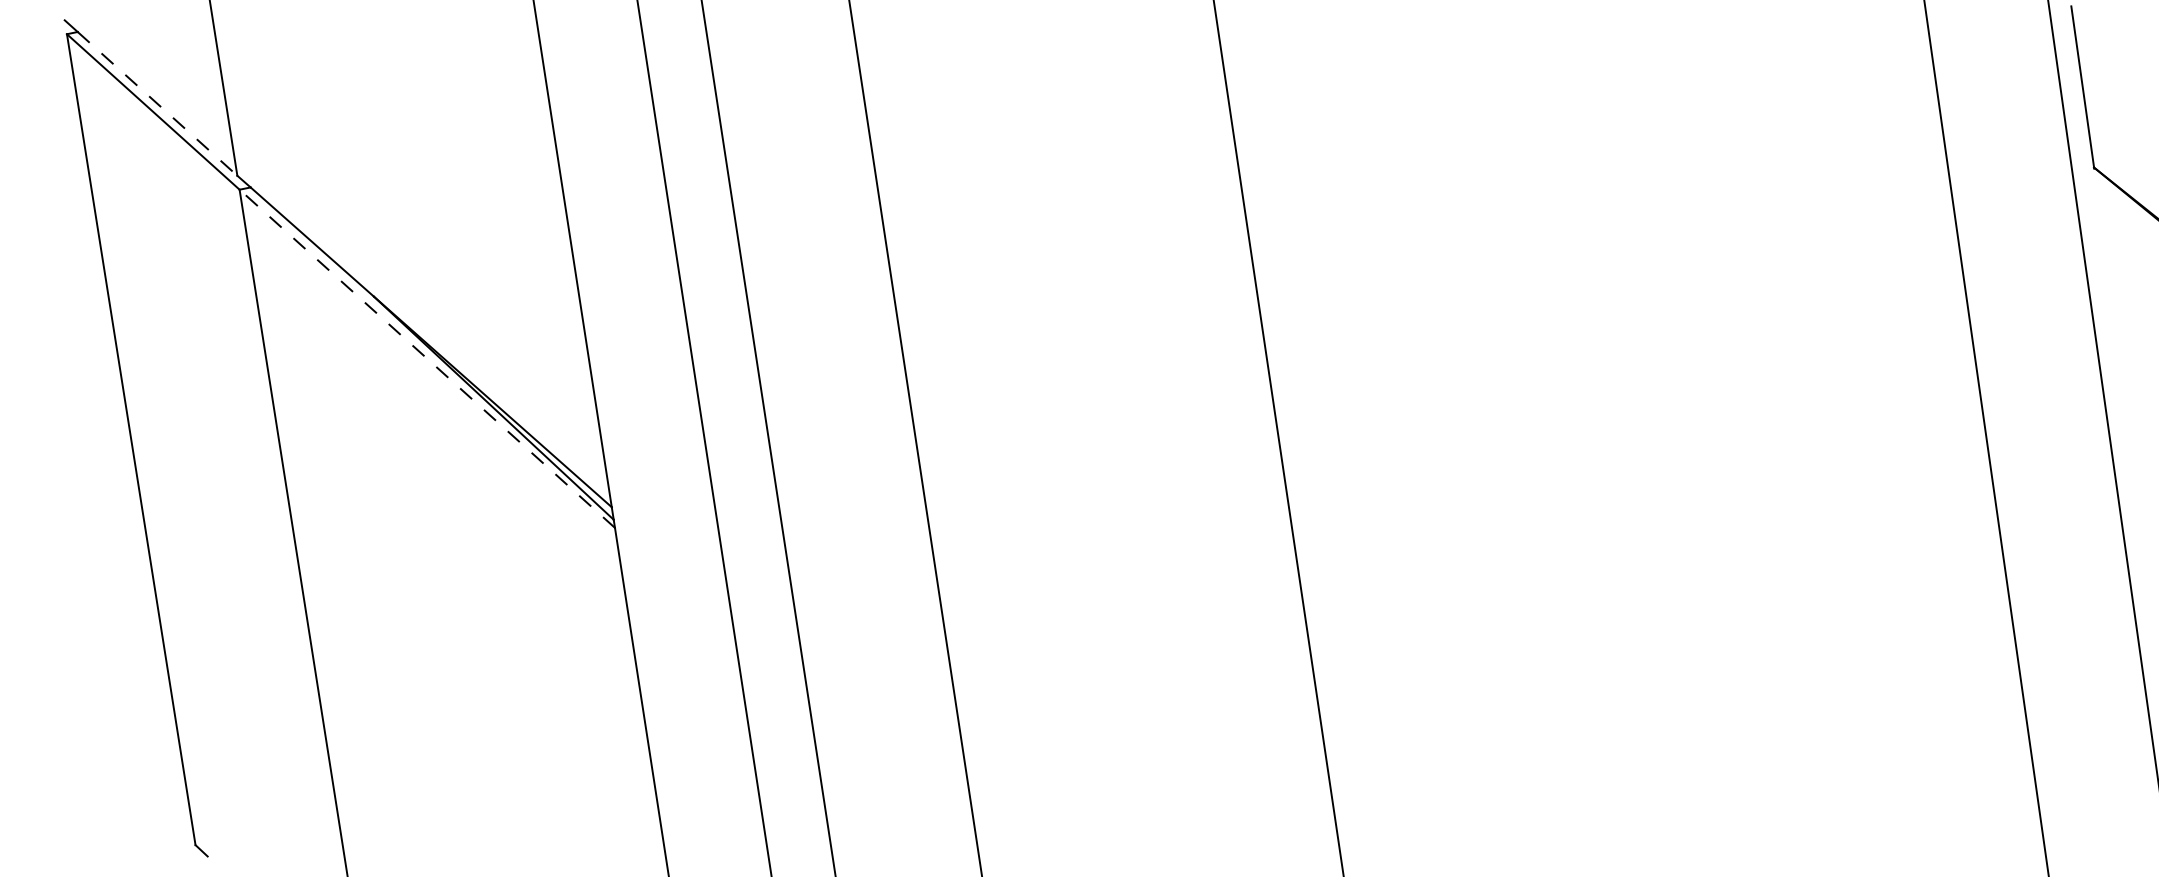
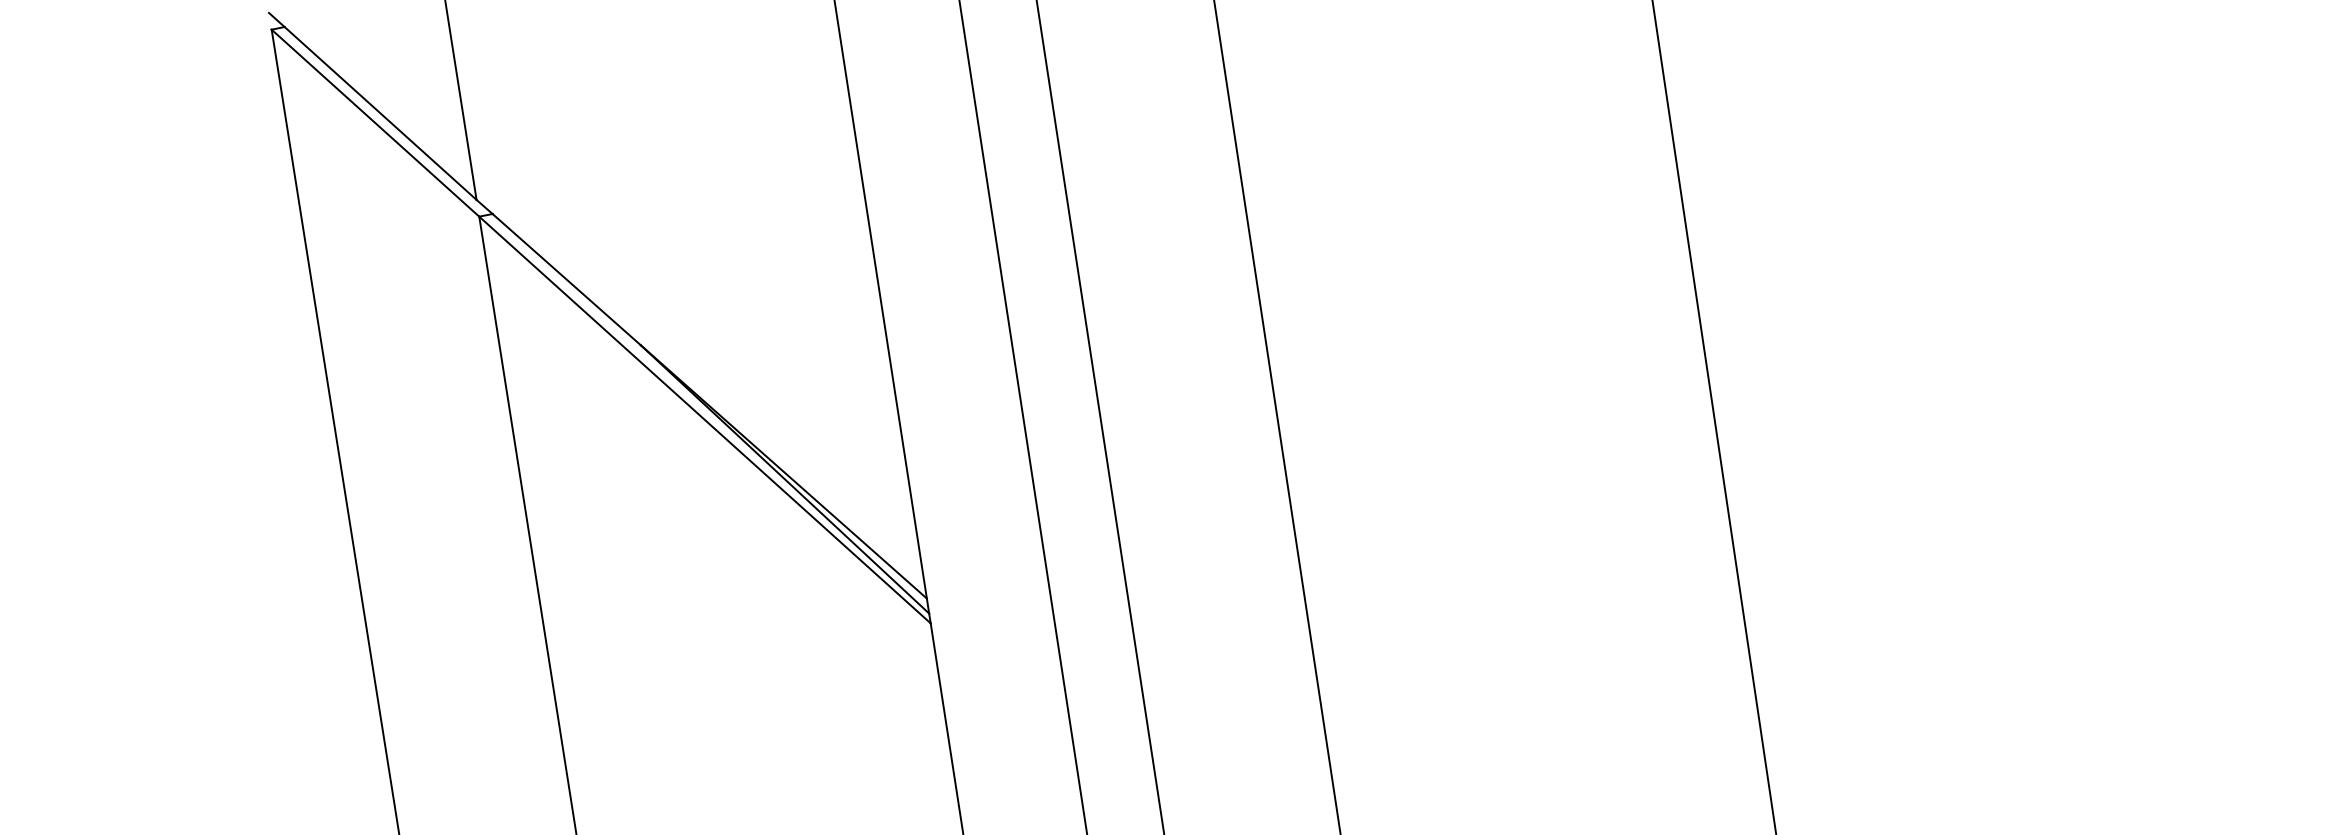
line: (157, 104) -> (380, 114), dashed -> solid
line: (427, 358) -> (705, 419), dashed -> solid

